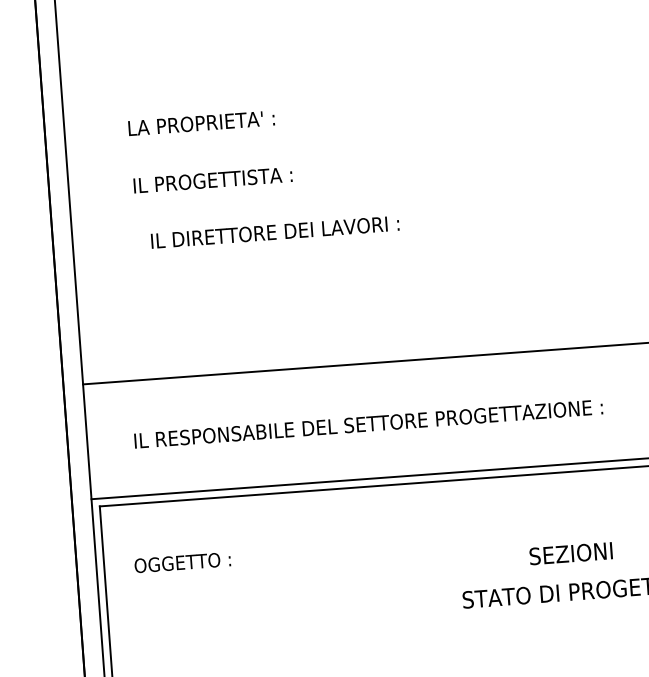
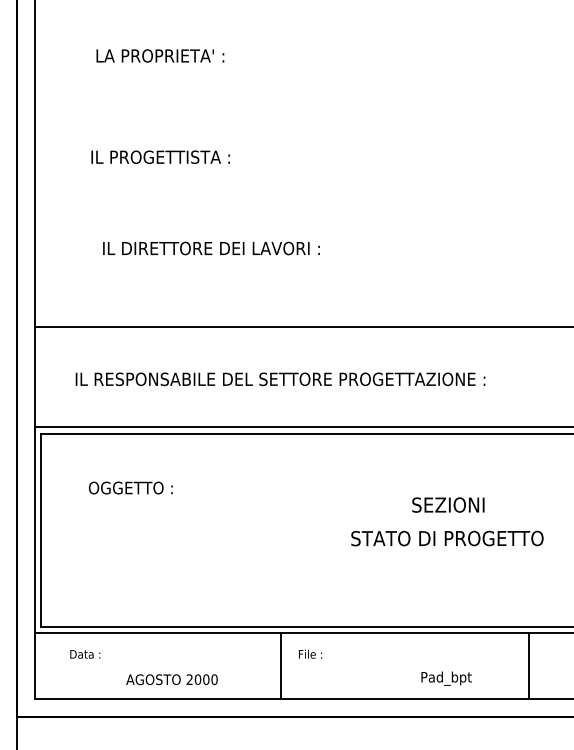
text: (201, 122) -> (160, 55), moved
text: (275, 232) -> (211, 248), moved
text: (182, 562) -> (130, 487), moved

